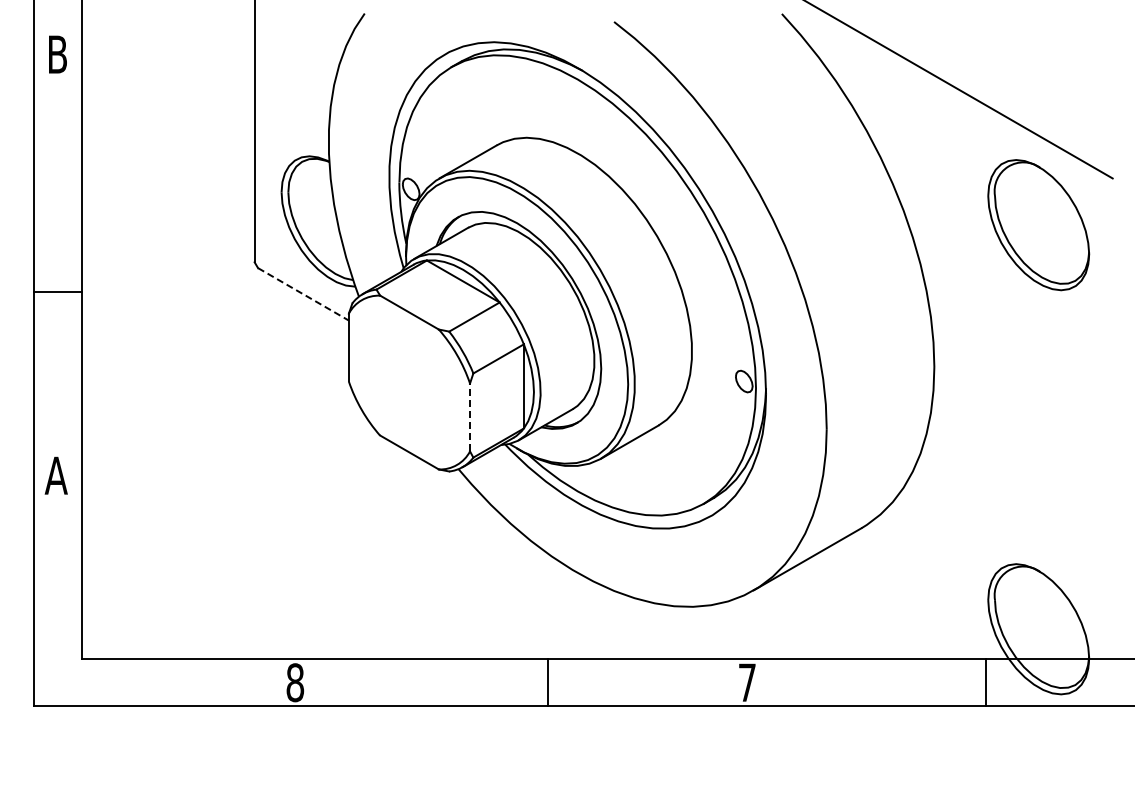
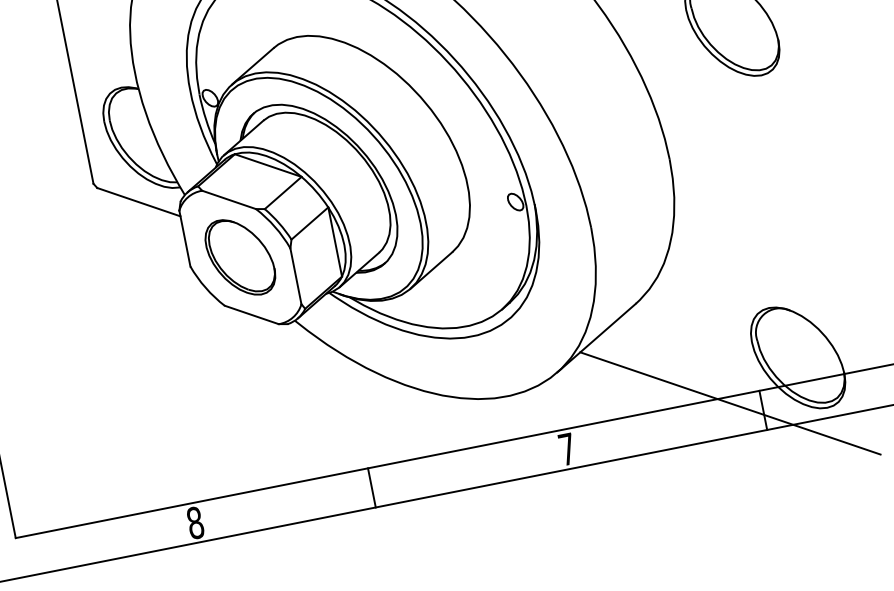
line: (303, 294) -> (138, 202), dashed -> solid
part: (409, 382) -> (240, 257), added
line: (470, 417) -> (296, 276), dashed -> solid
line: (948, 666) -> (730, 403), added
line: (547, 682) -> (371, 487), moved

